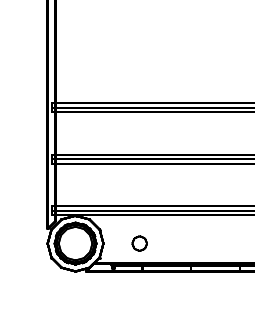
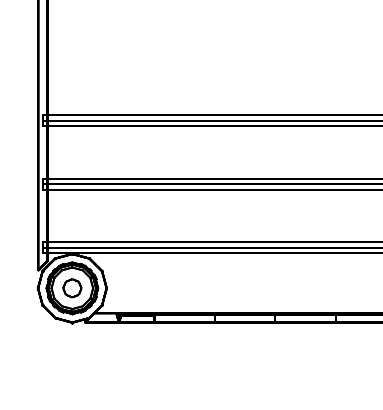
part: (139, 243) -> (72, 288), moved

